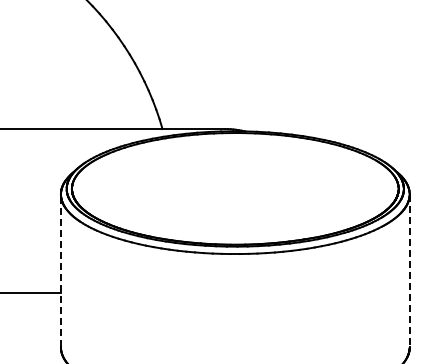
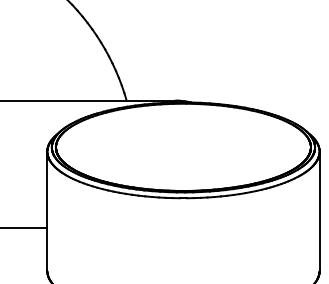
line: (60, 270) -> (47, 211), dashed -> solid
line: (409, 271) -> (319, 211), dashed -> solid

